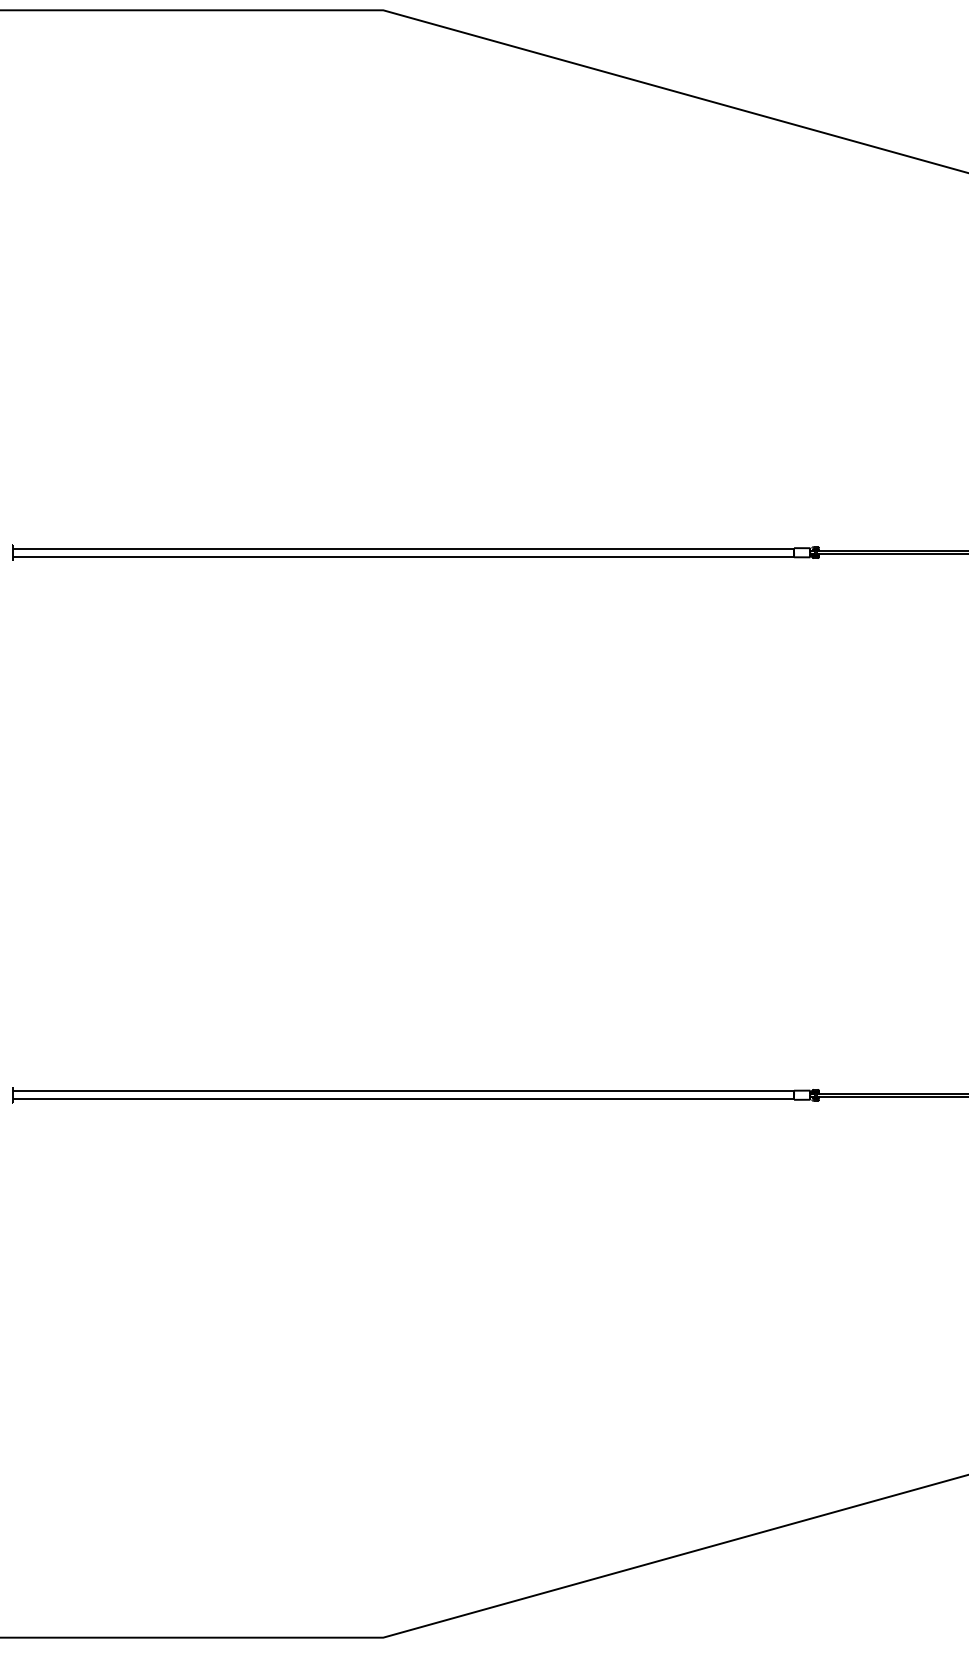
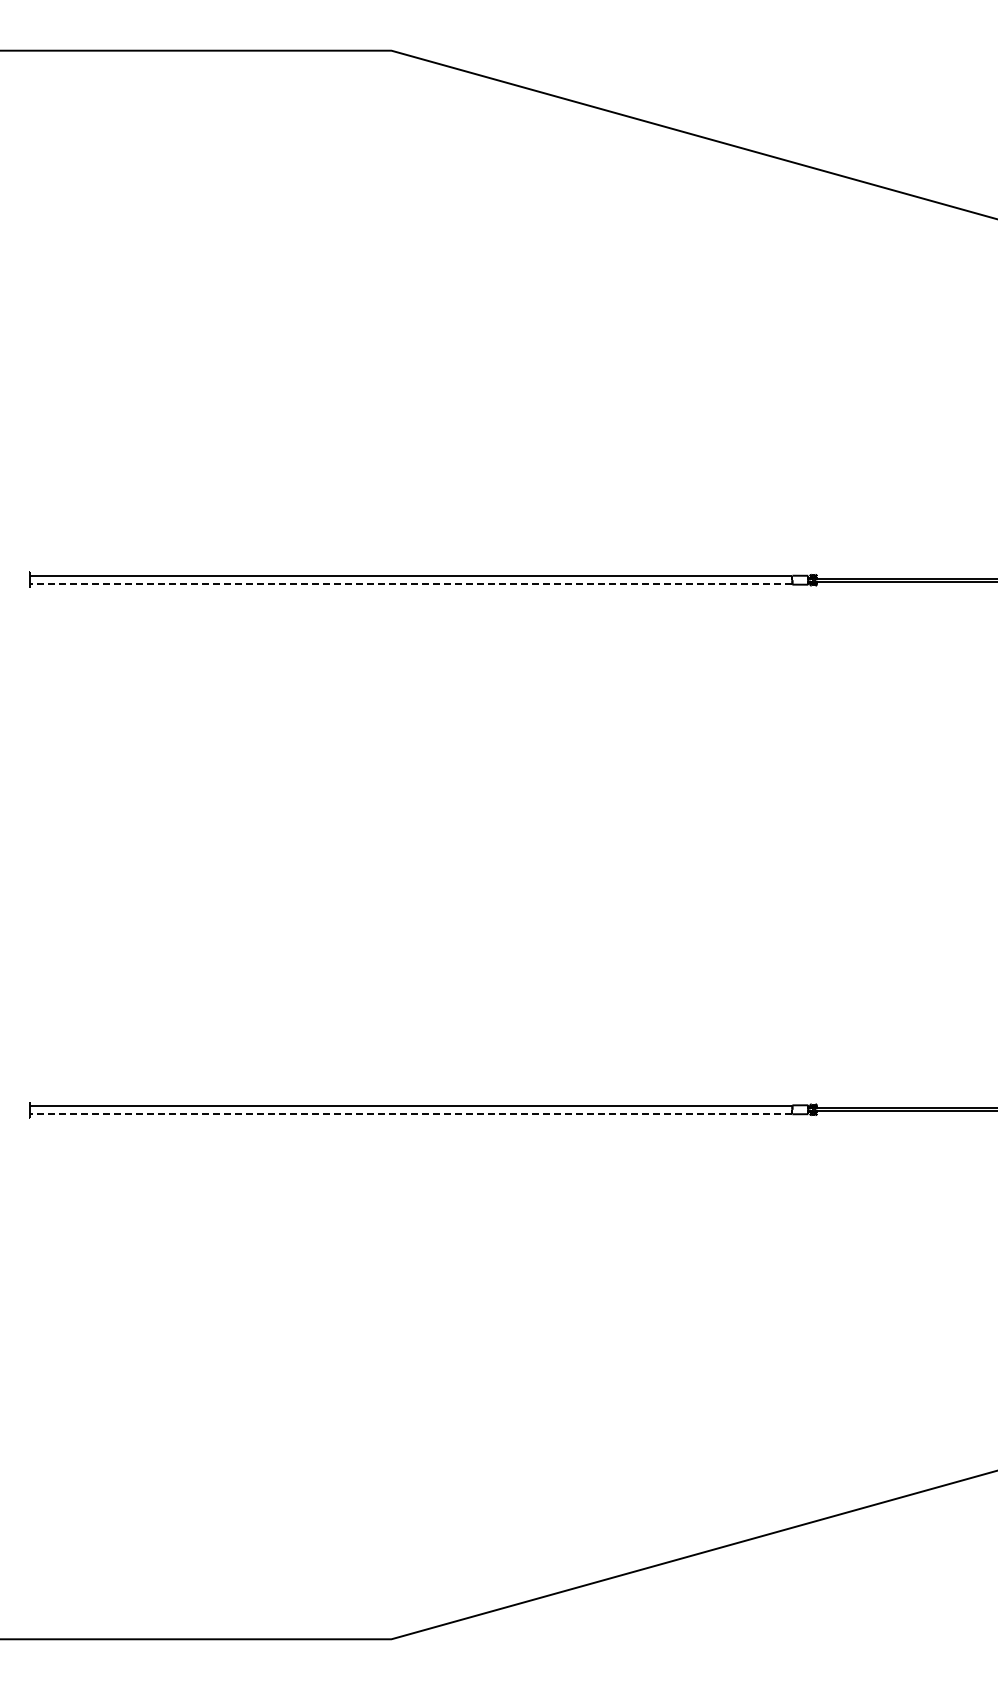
line: (402, 557) -> (410, 584), solid -> dashed
line: (402, 1099) -> (410, 1113), solid -> dashed

